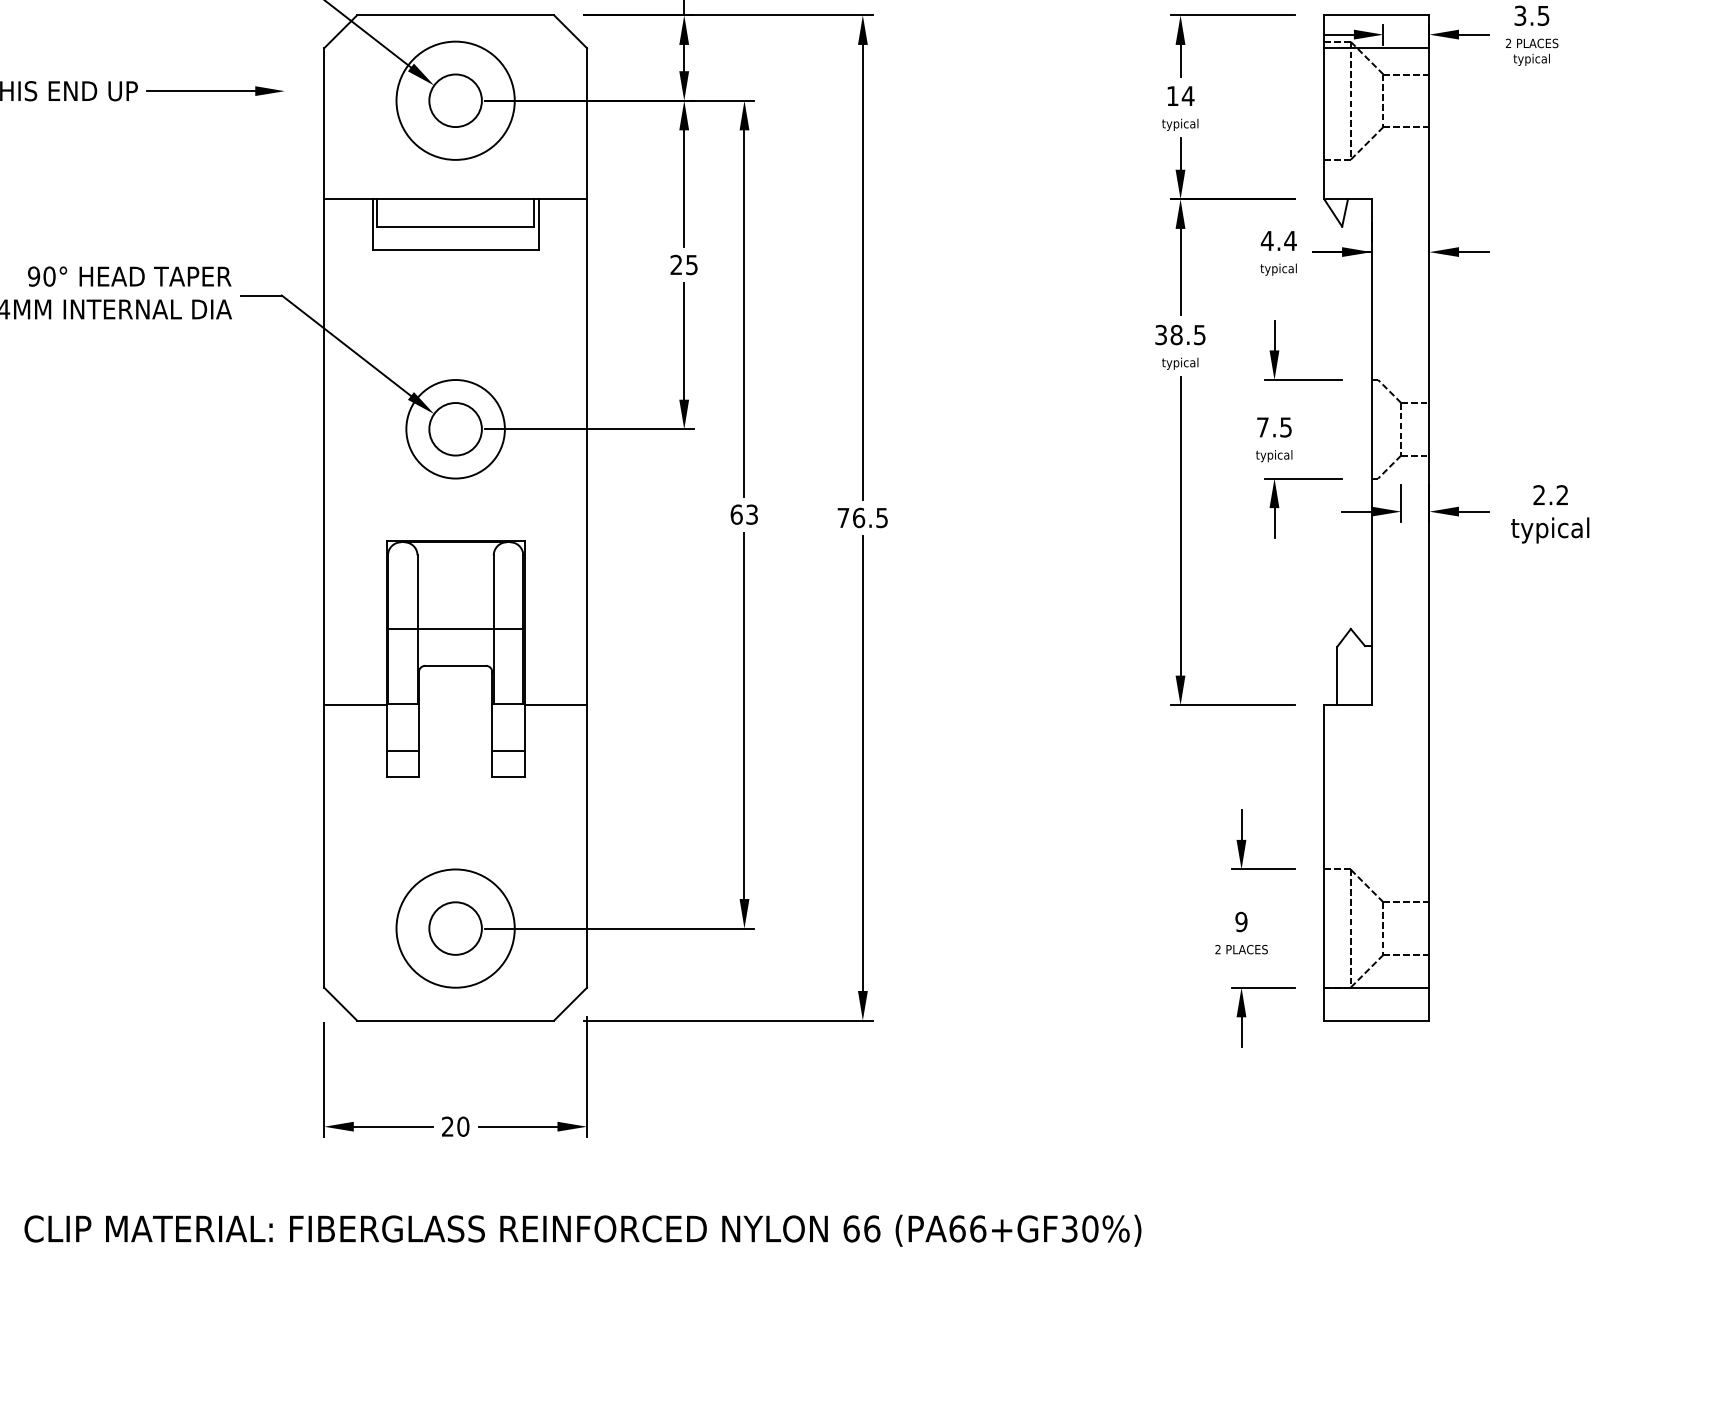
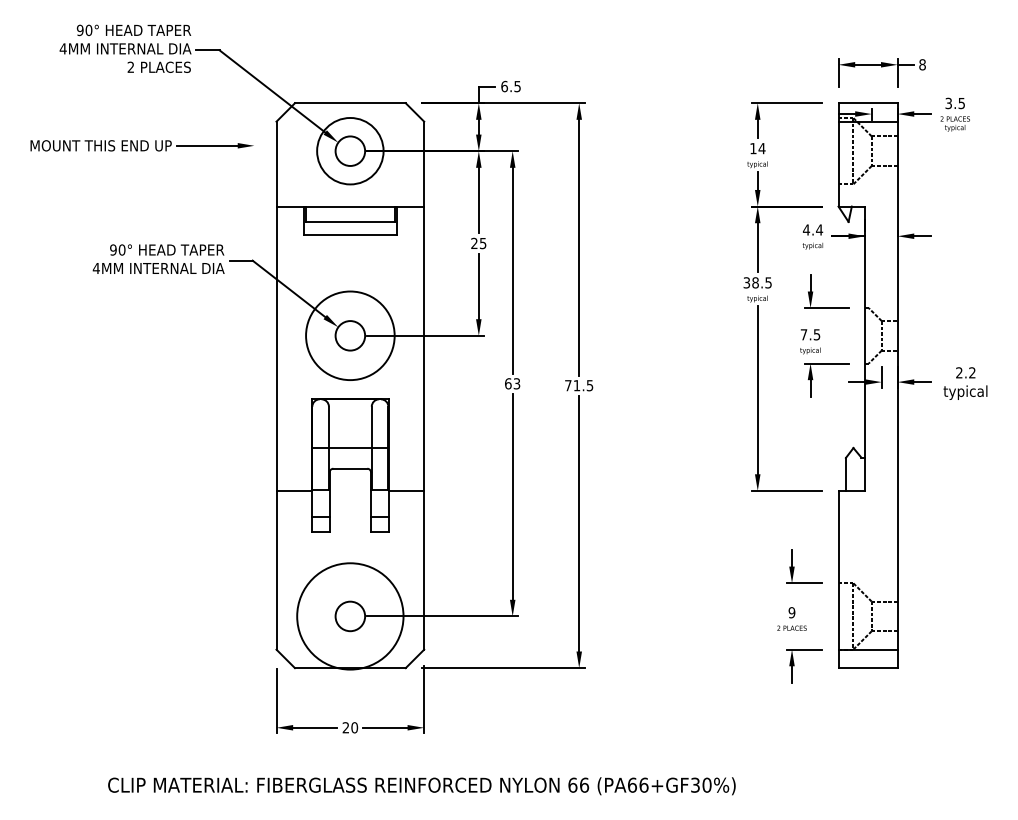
circle: (455, 428) -> (350, 335), size x1.6
text: (858, 517) -> (576, 385), 76.5 -> 71.5
circle: (455, 928) -> (350, 616), size x1.6

